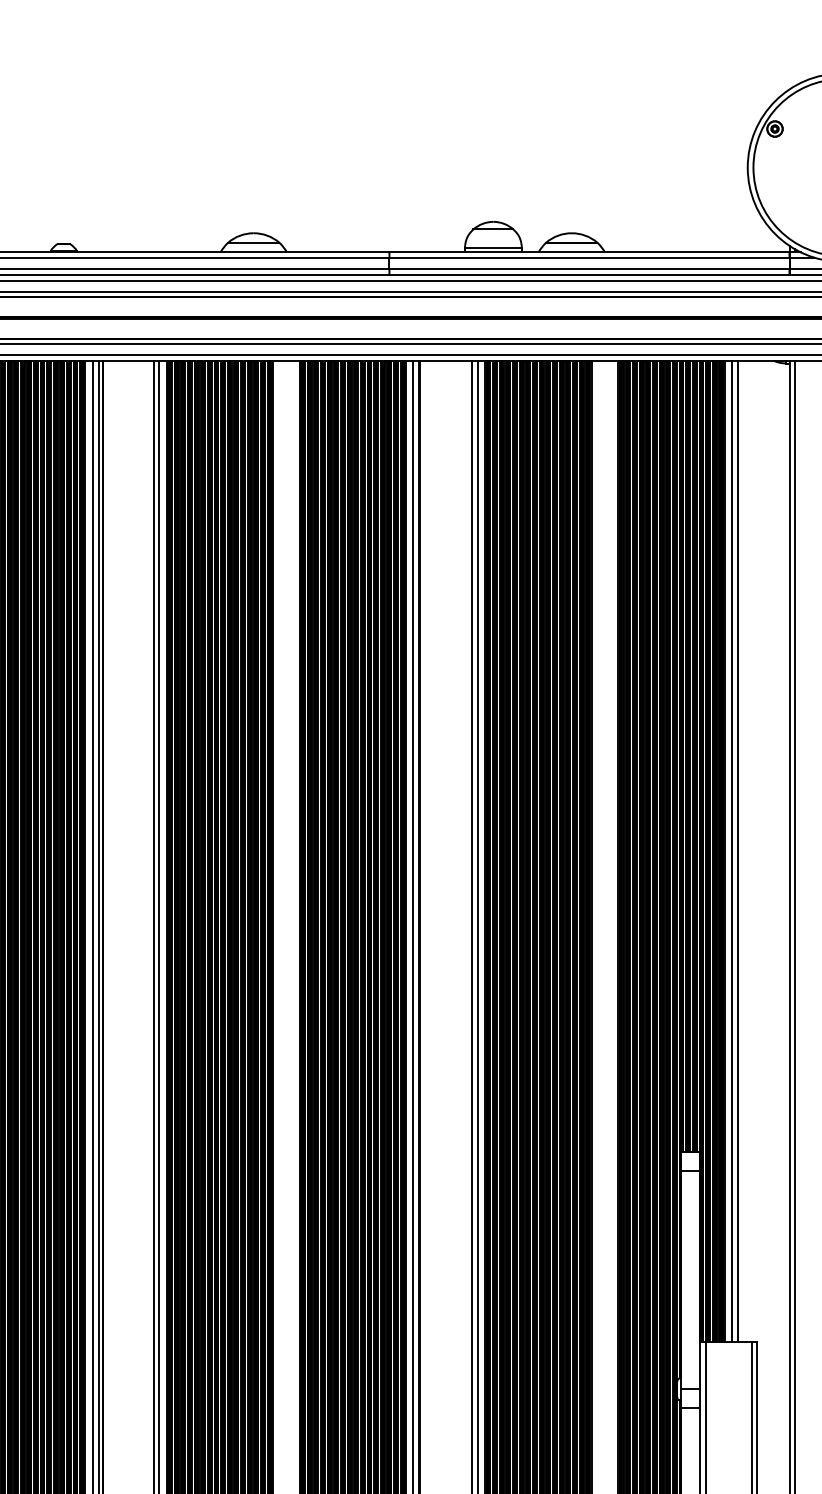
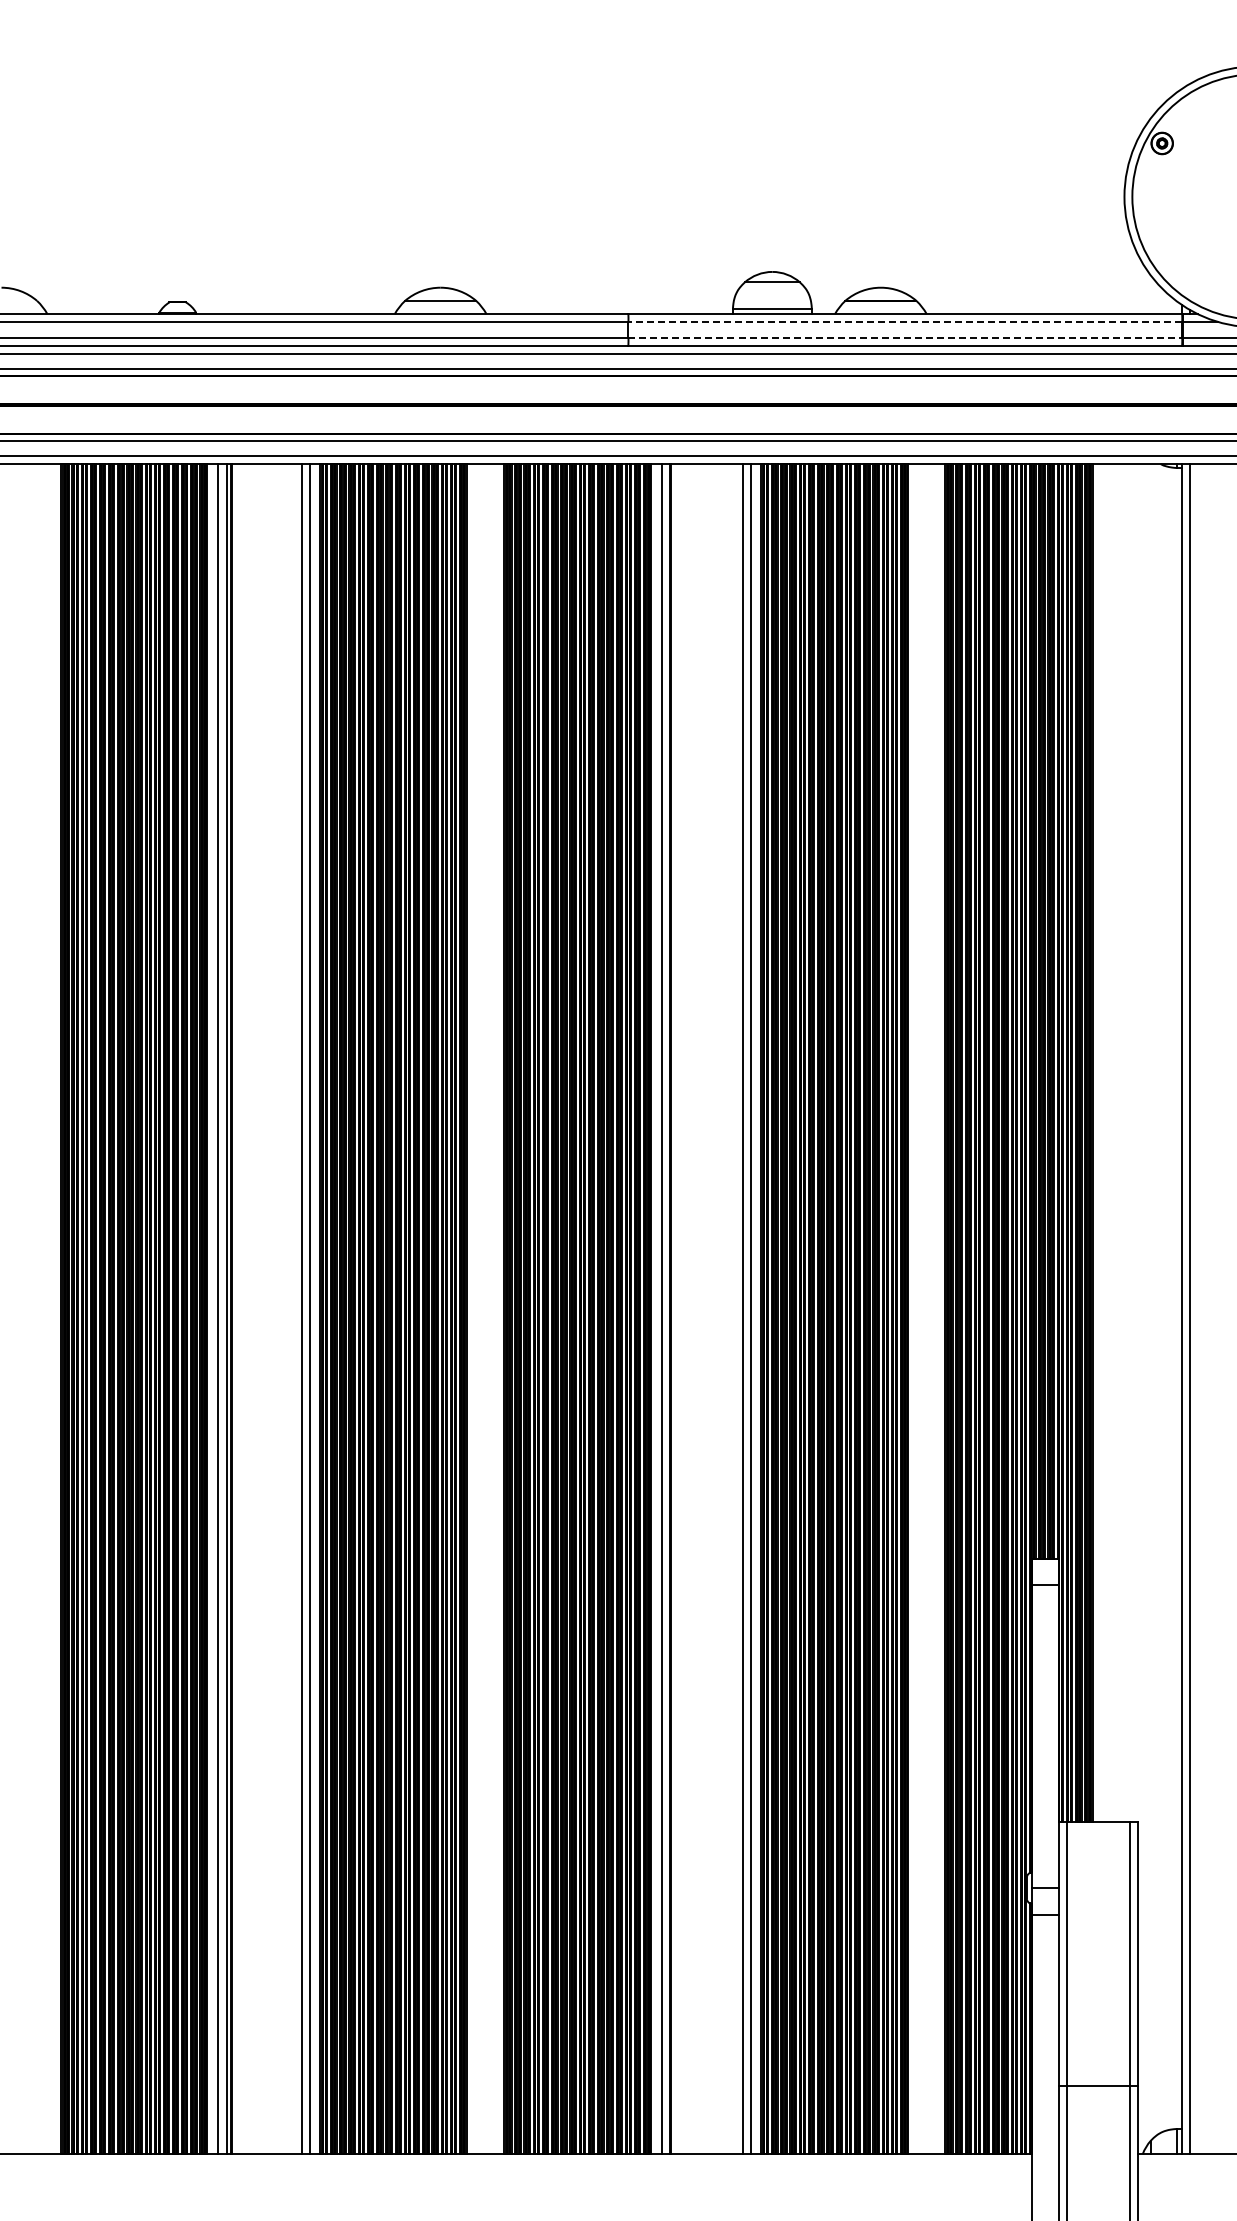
line: (589, 257) -> (905, 321), solid -> dashed
line: (589, 269) -> (905, 337), solid -> dashed
line: (731, 851) -> (1102, 1143), removed
line: (737, 851) -> (1110, 1143), removed

